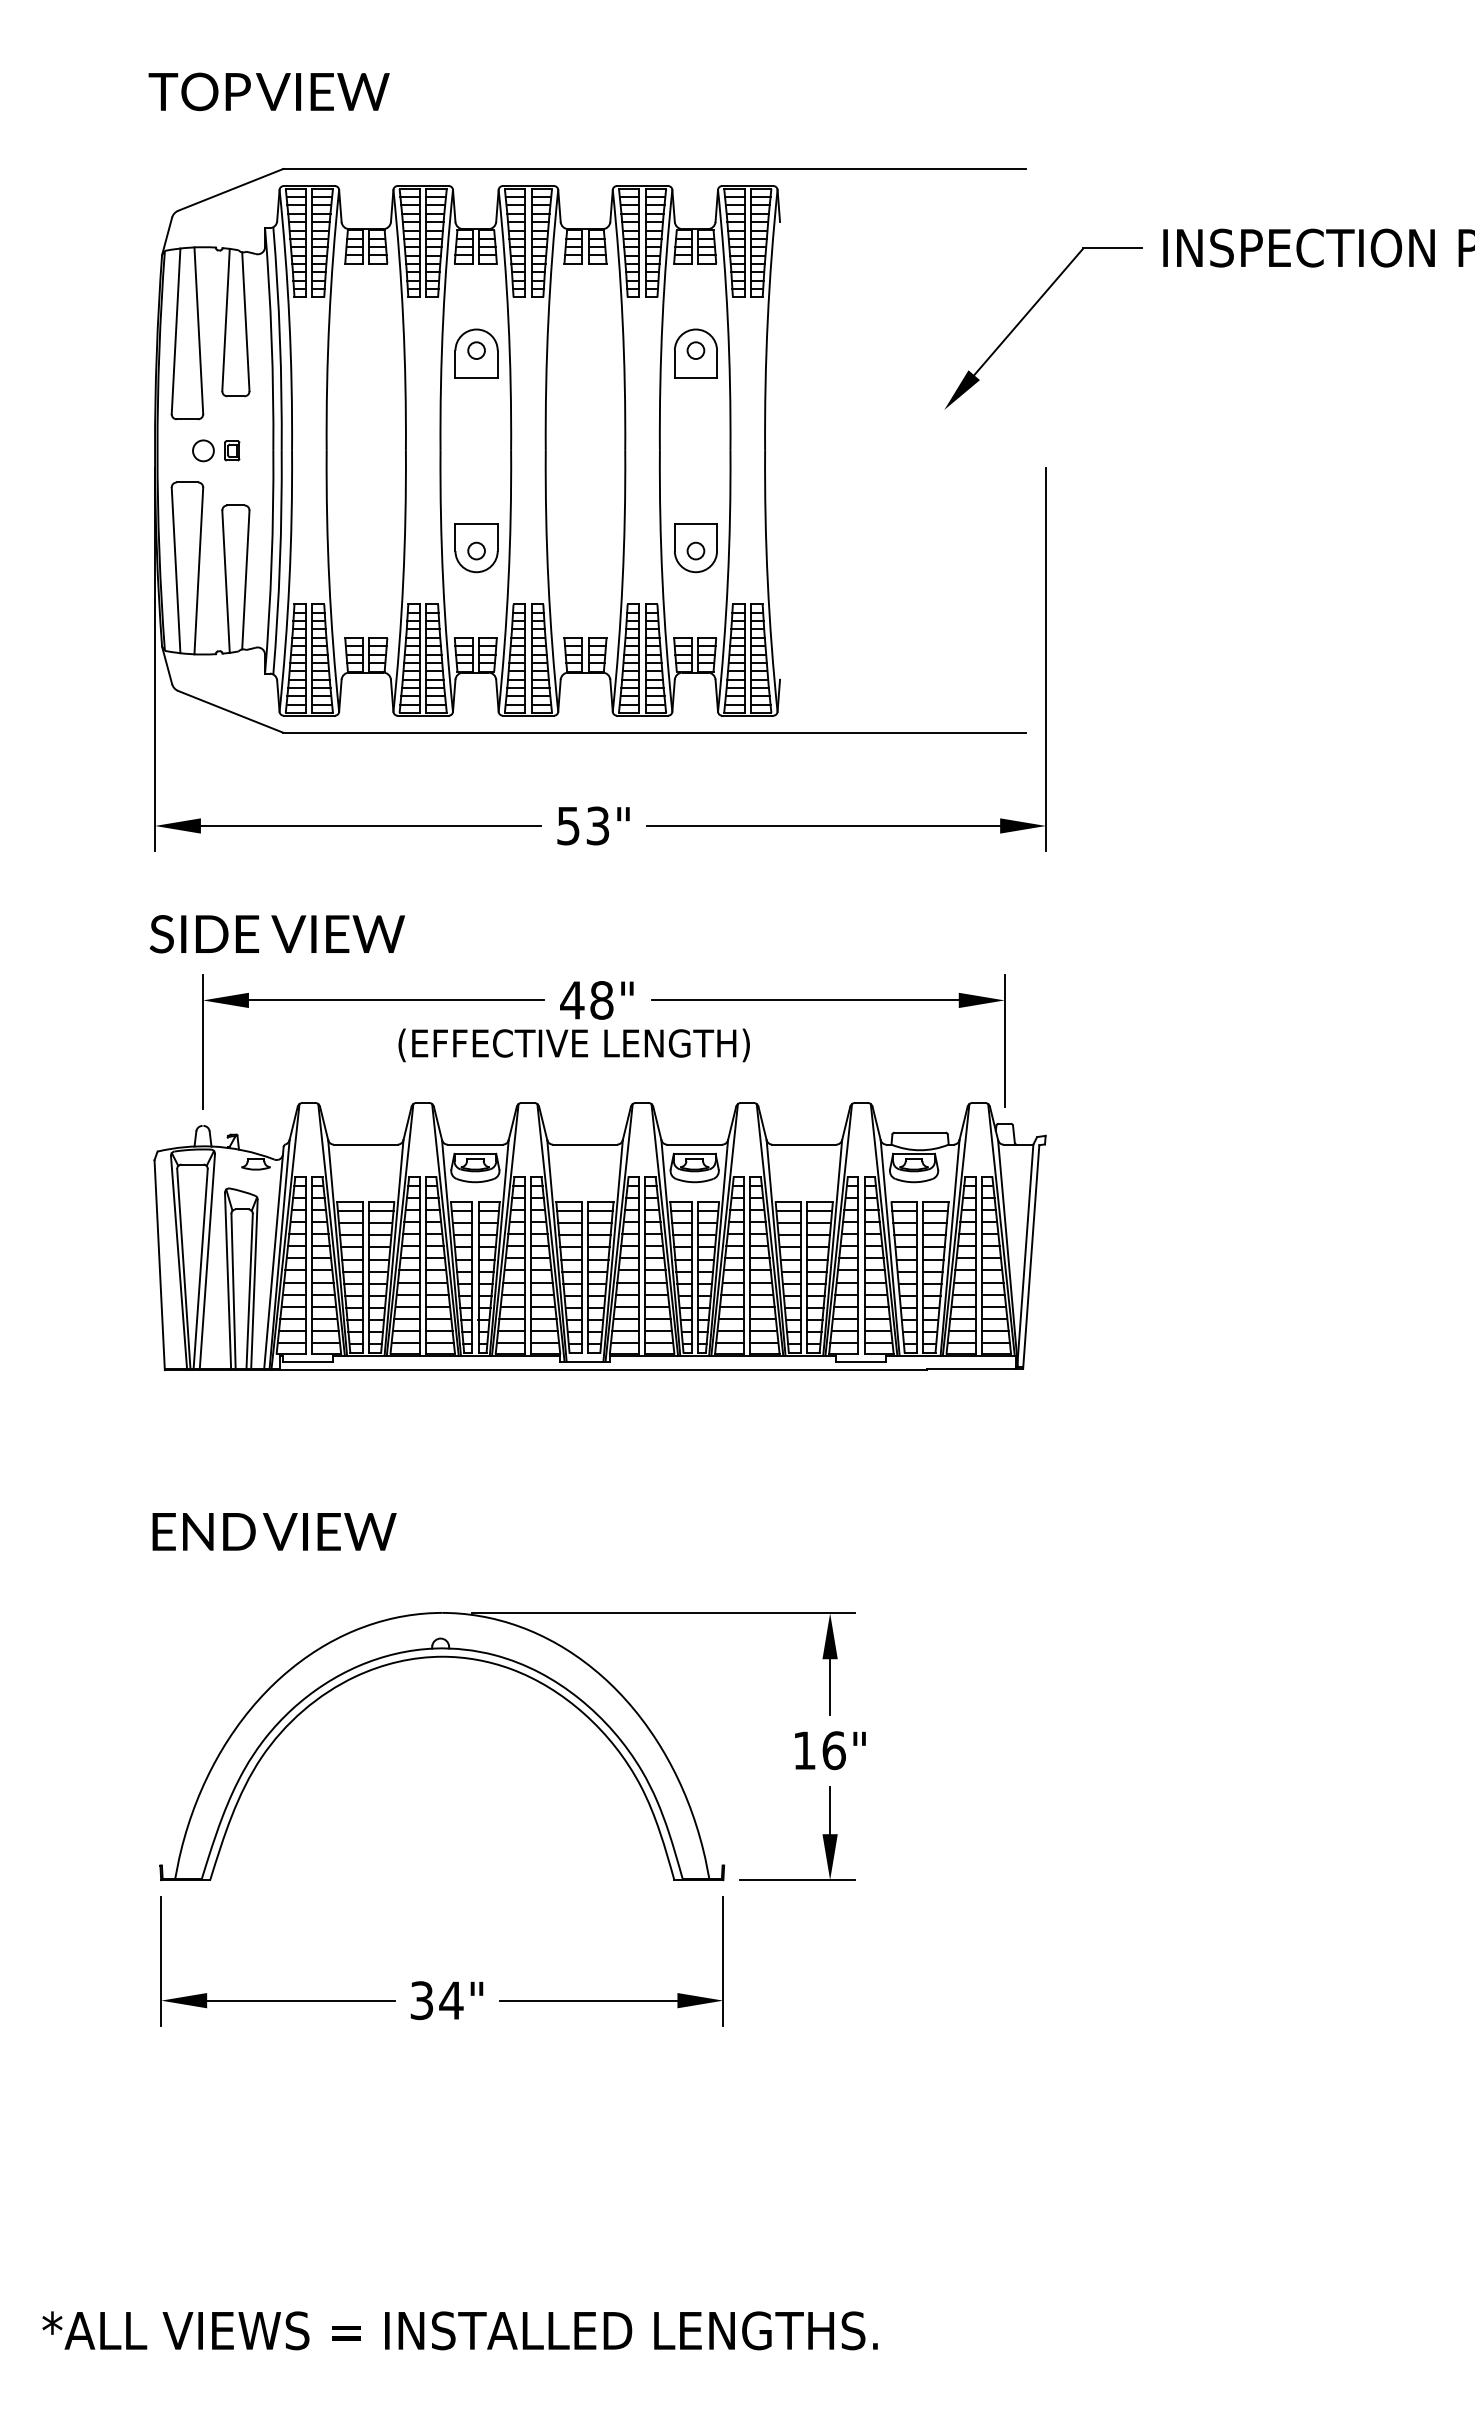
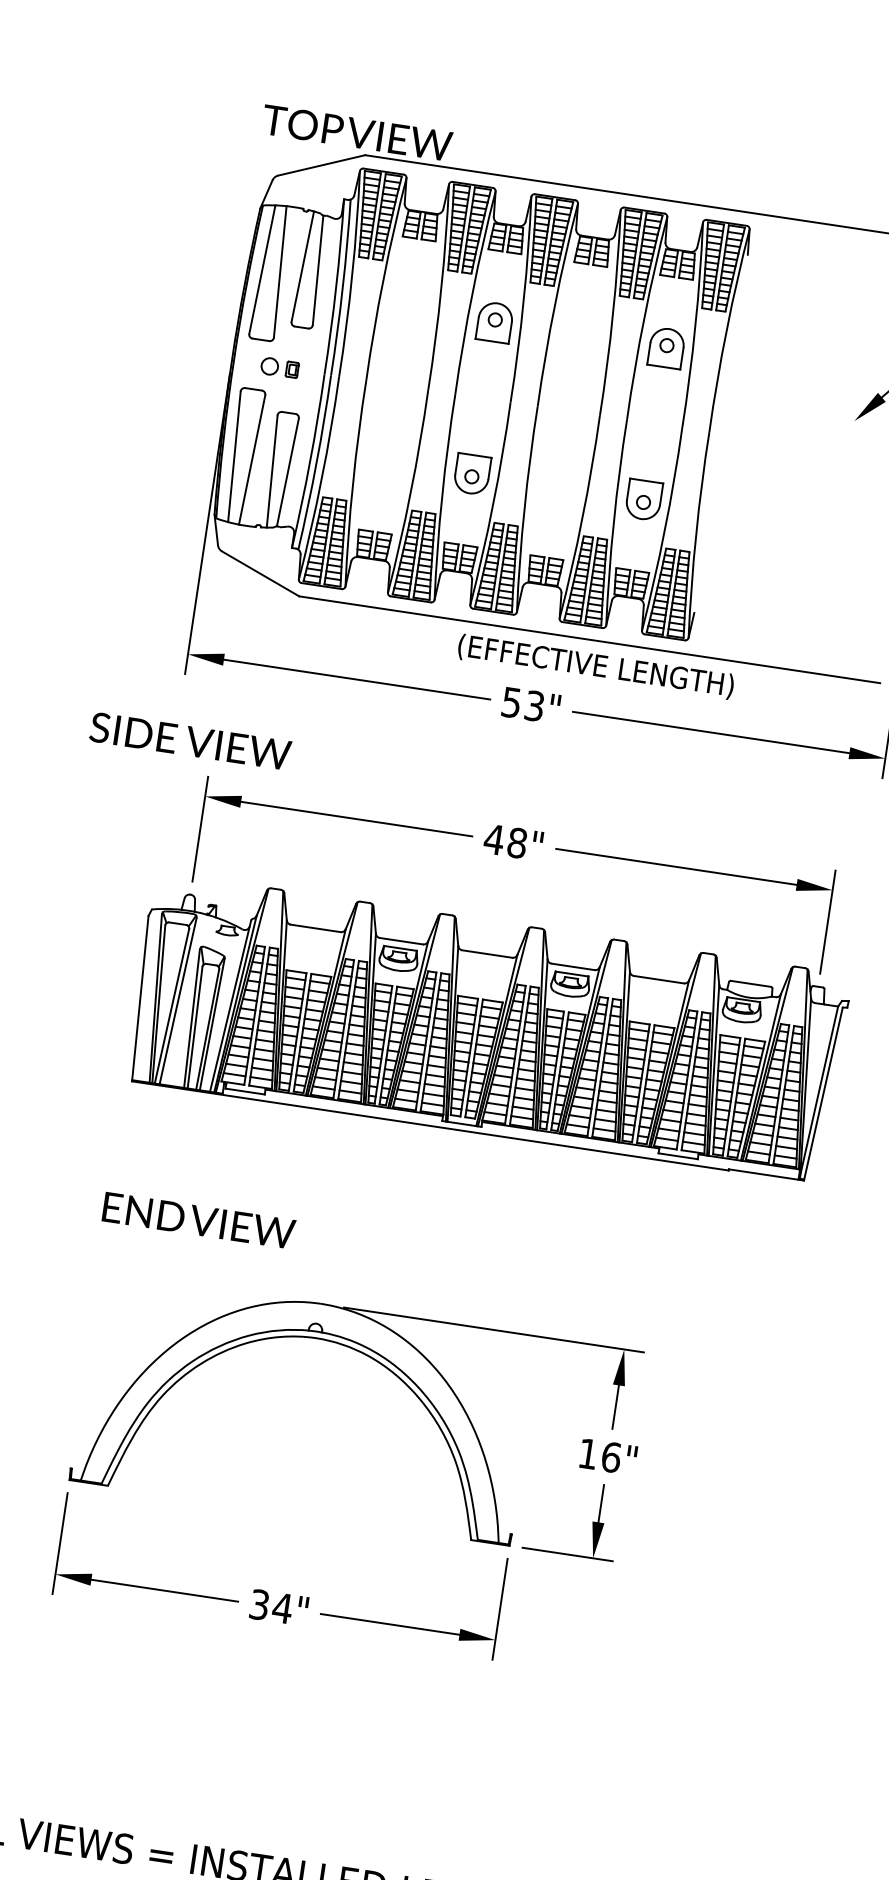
text: (268, 91) -> (356, 132), moved
text: (276, 934) -> (189, 741), moved
text: (573, 1045) -> (595, 666), moved

